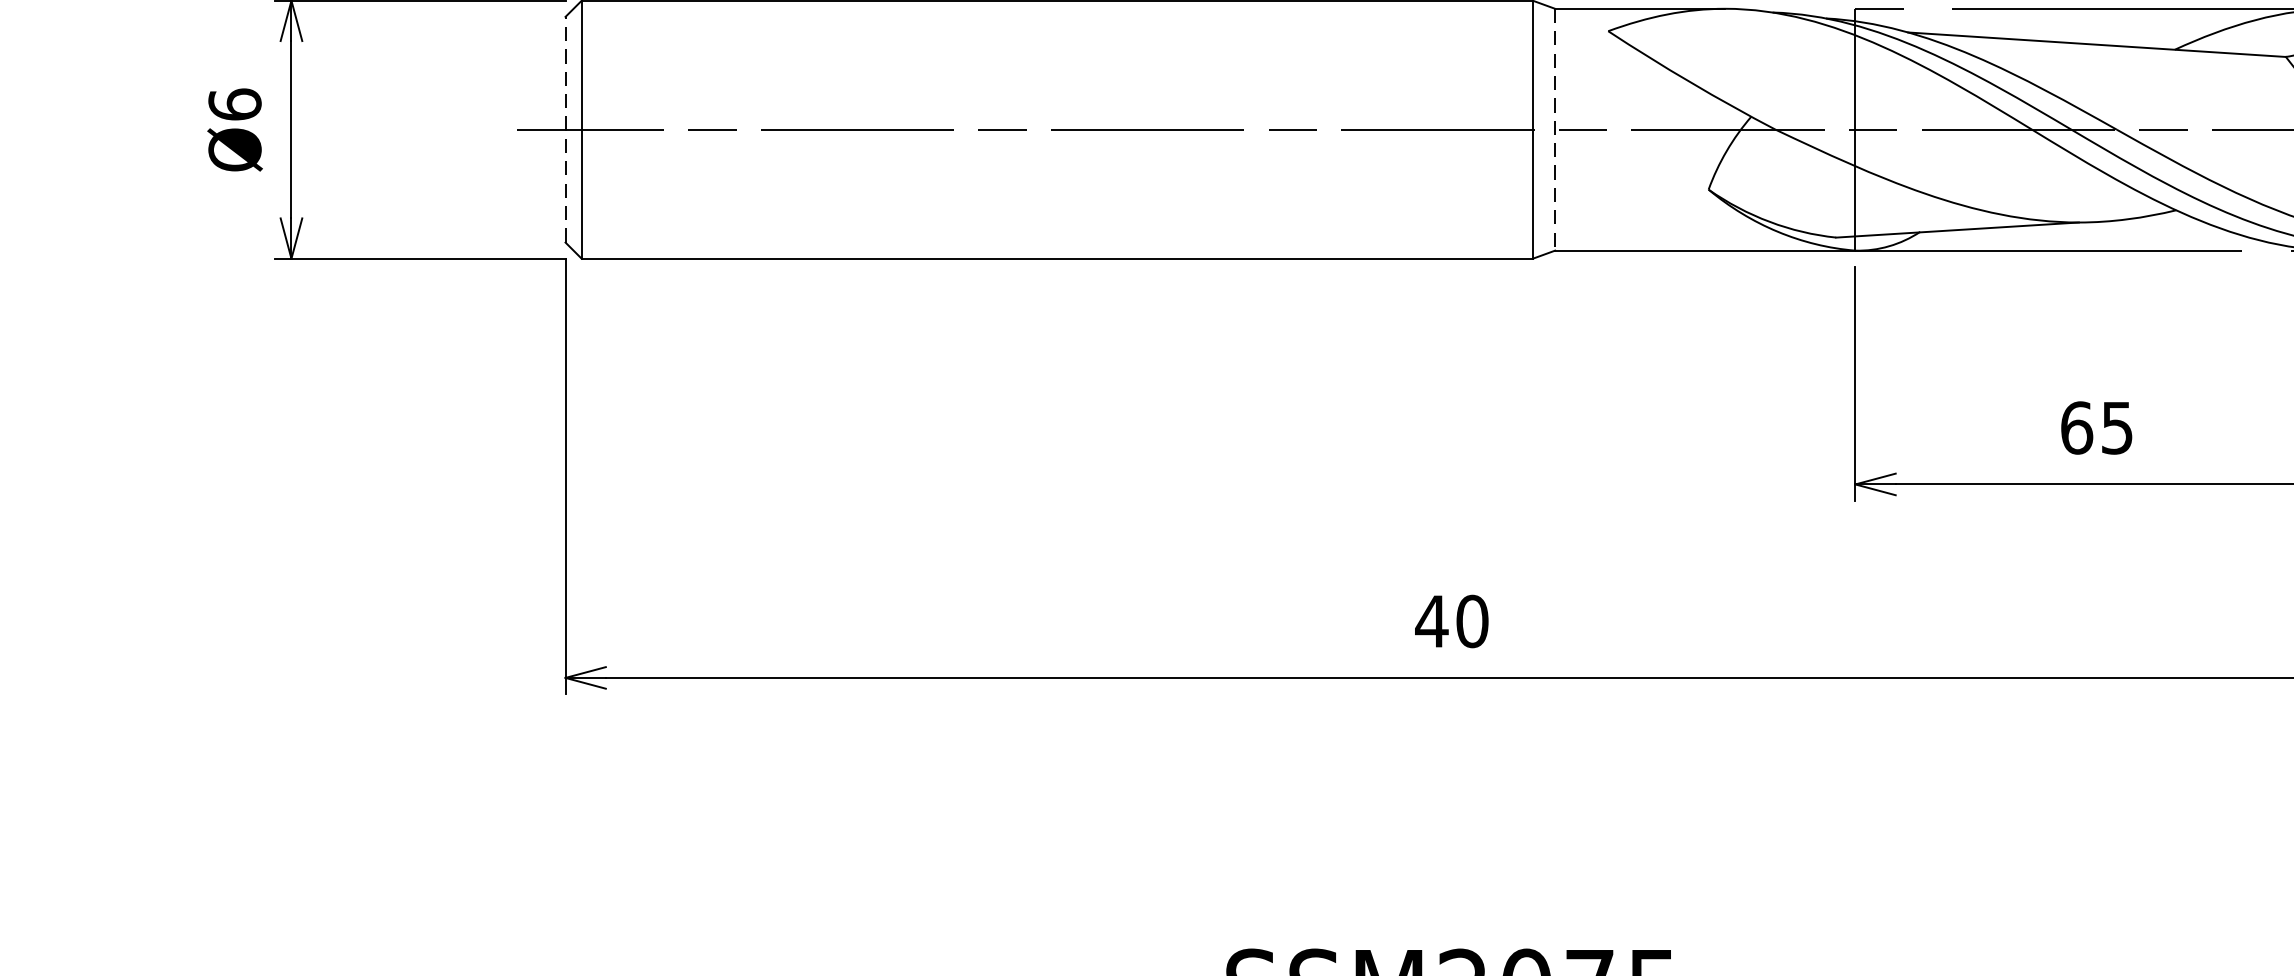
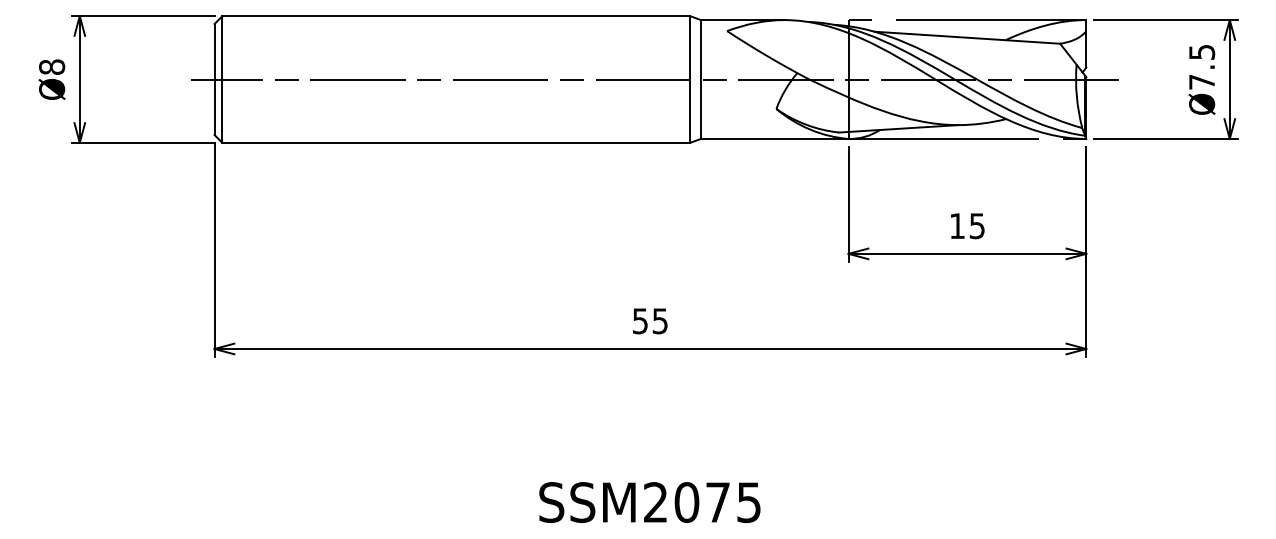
text: (235, 103) -> (52, 66), Ø6 -> Ø8
line: (565, 129) -> (214, 79), dashed -> solid
line: (1554, 131) -> (700, 80), dashed -> solid
text: (2077, 428) -> (957, 226), 65 -> 15
text: (1452, 622) -> (650, 321), 40 -> 55

